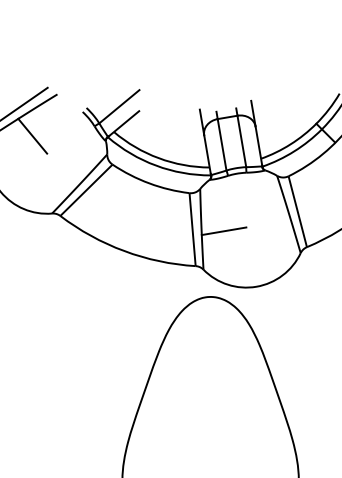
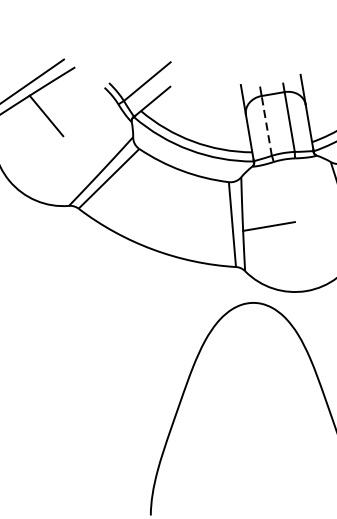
line: (222, 144) -> (267, 125), solid -> dashed

